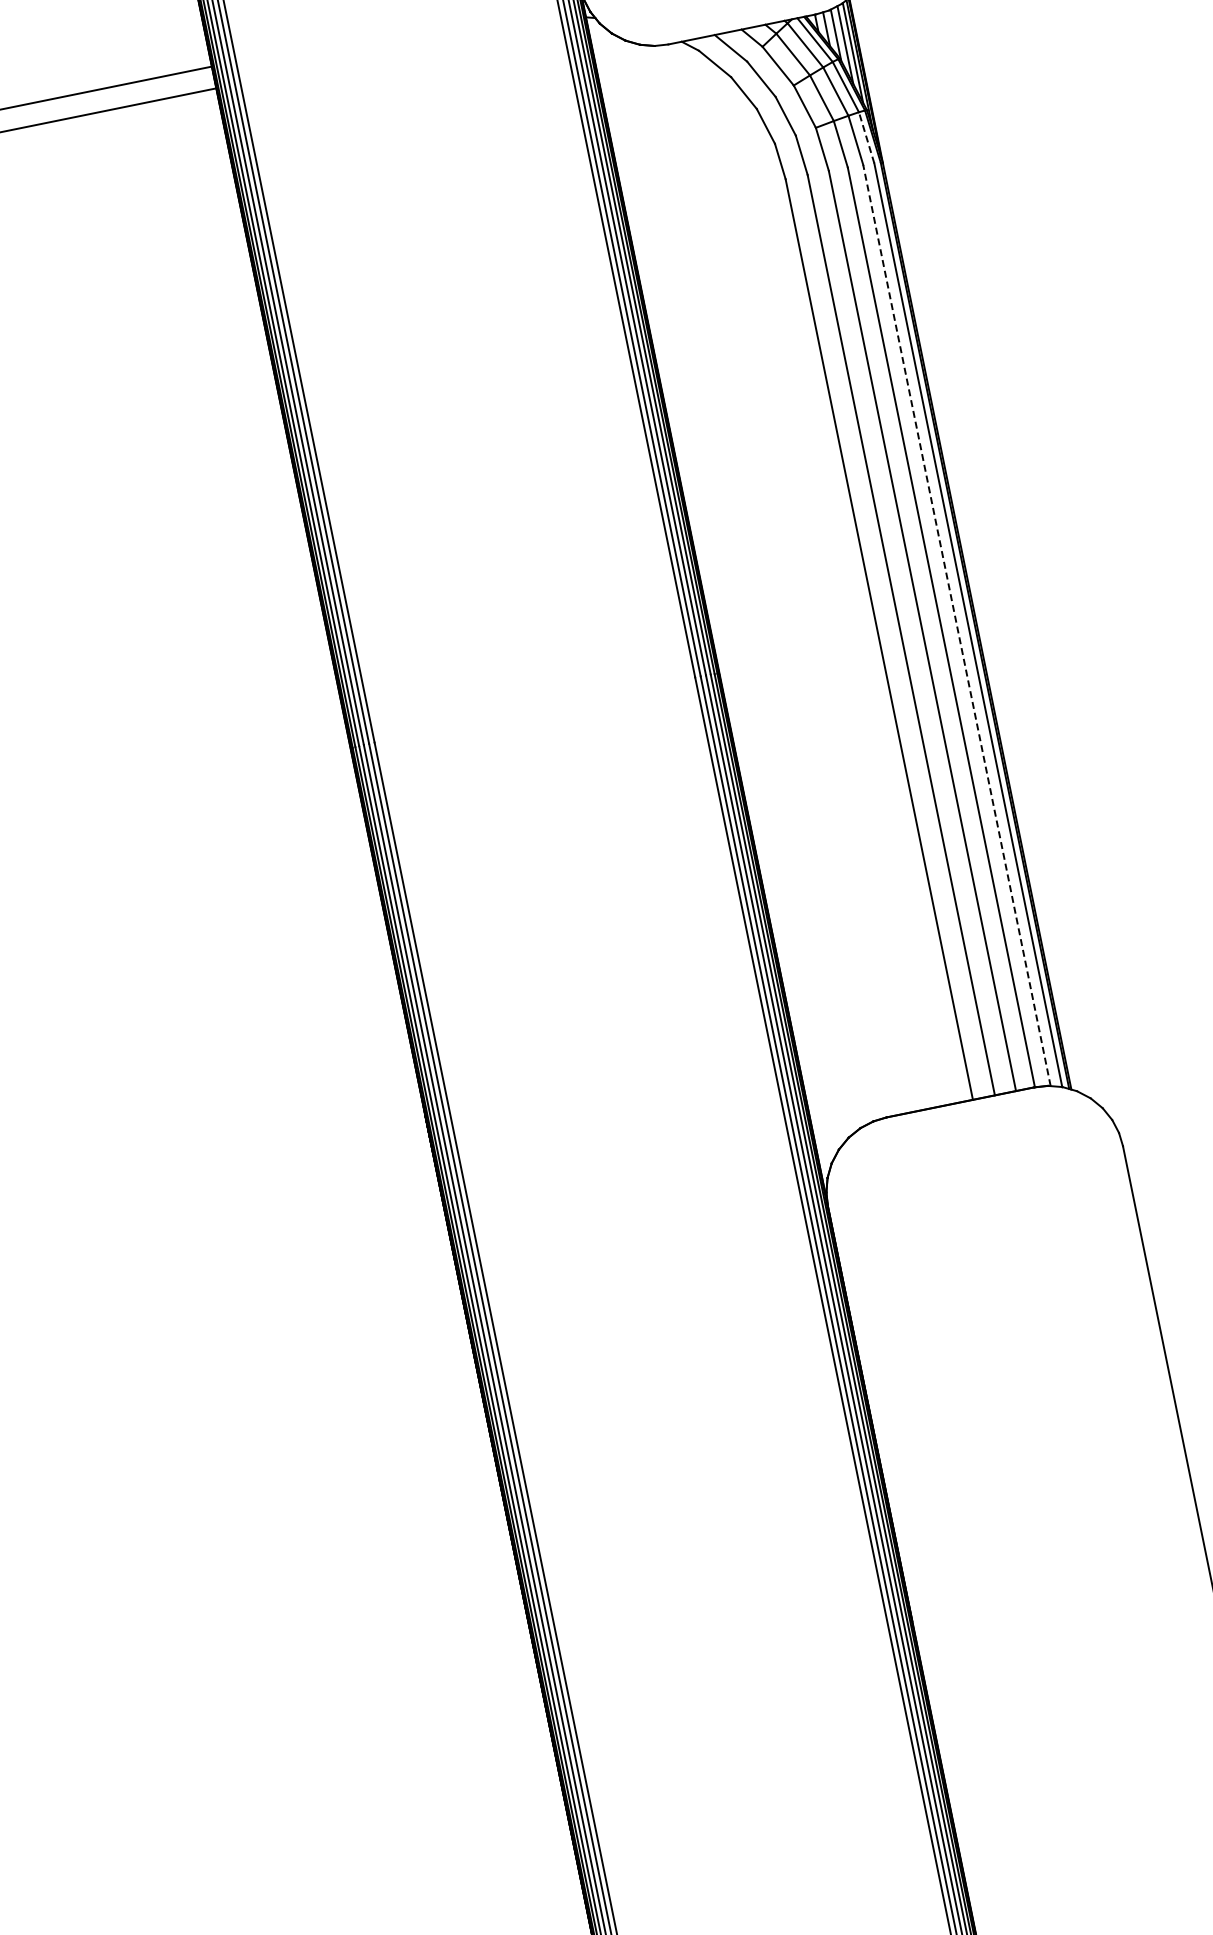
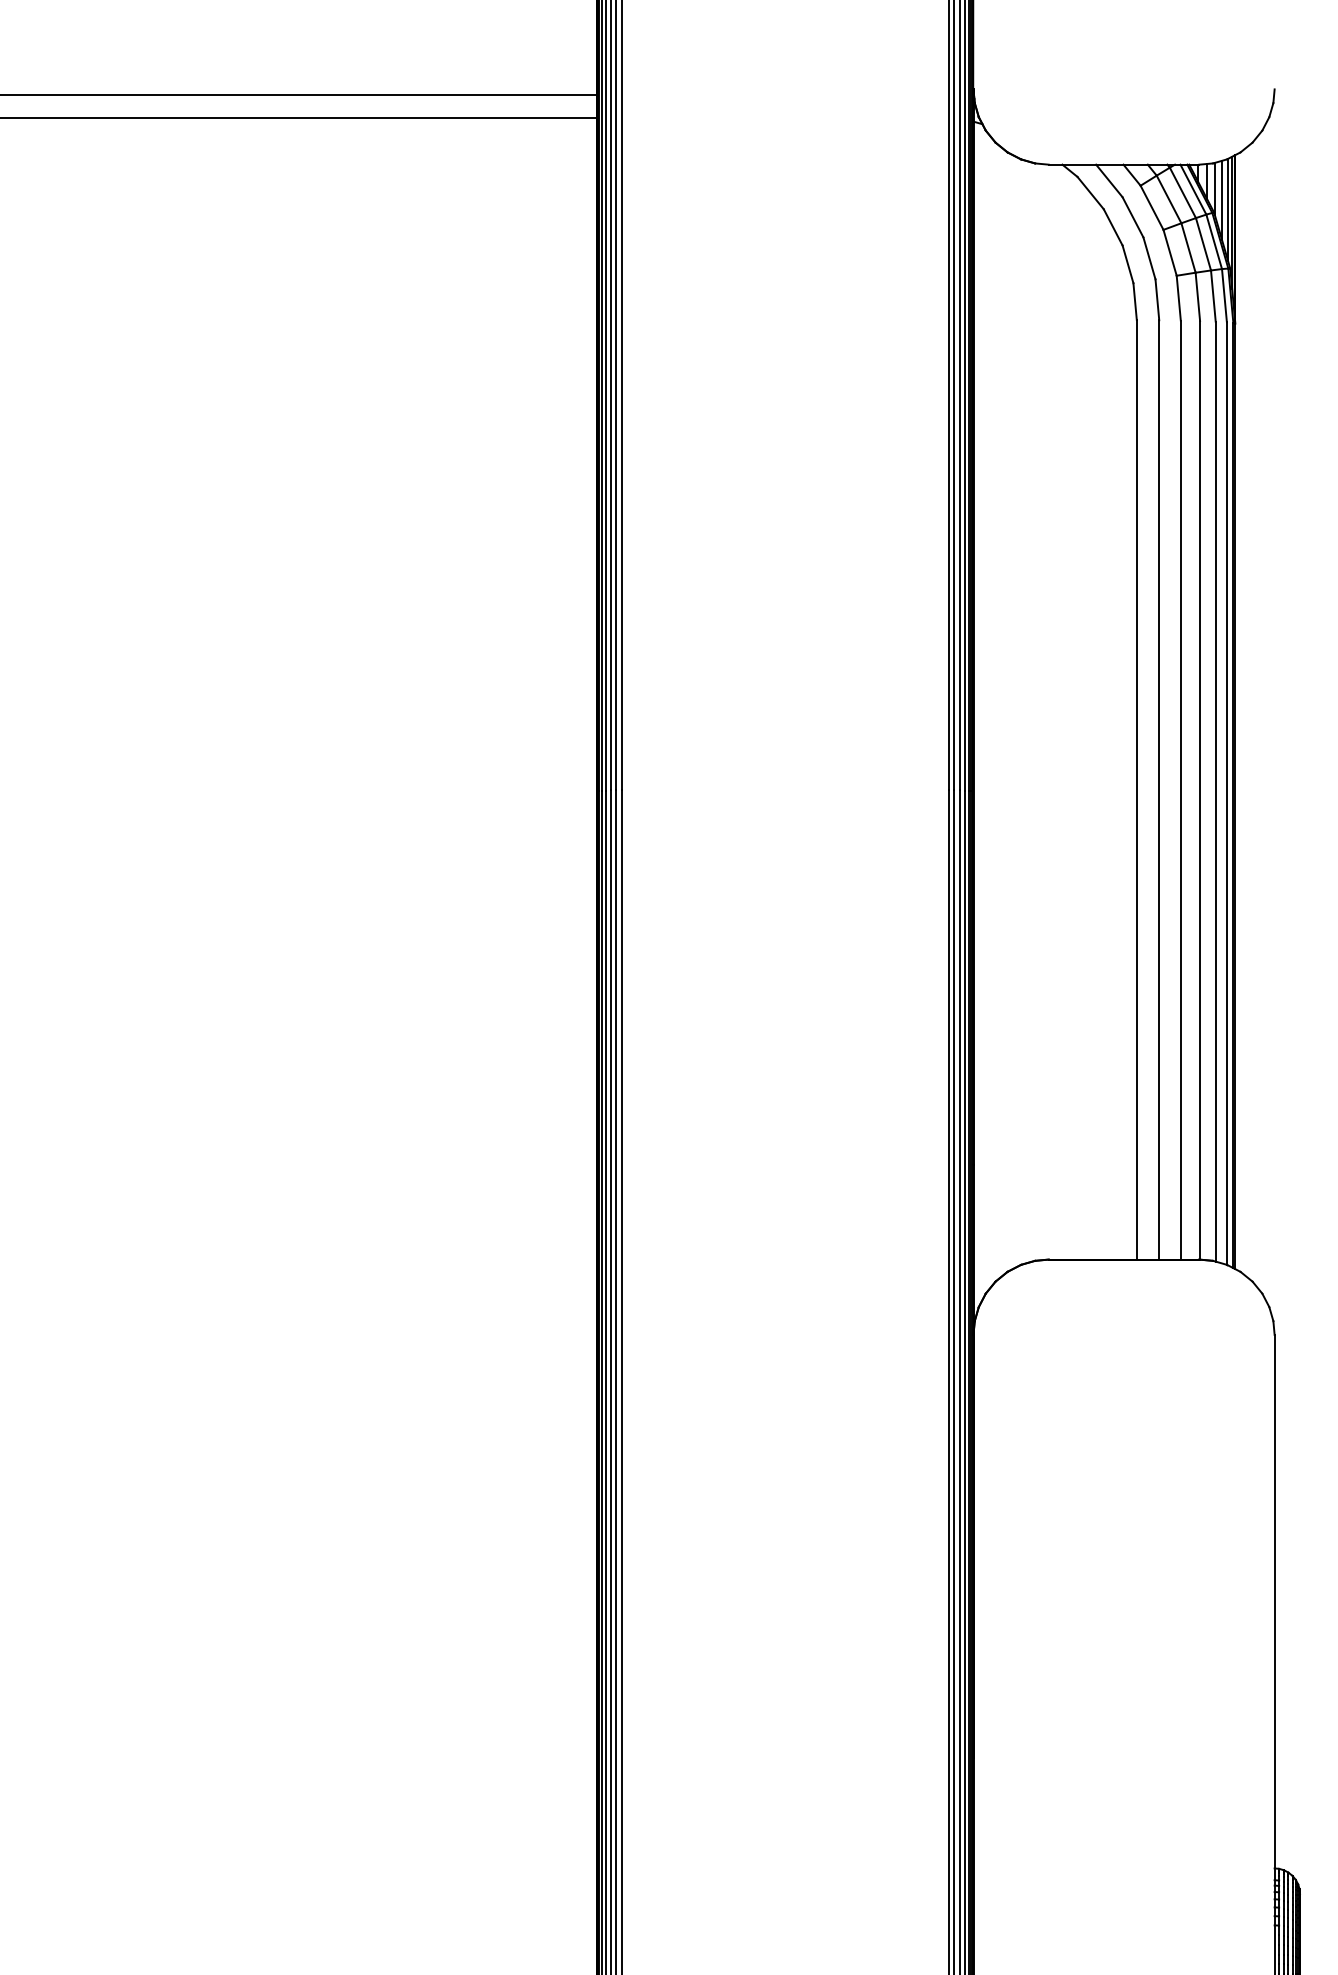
line: (866, 137) -> (1224, 295), dashed -> solid
line: (956, 625) -> (1215, 791), dashed -> solid

